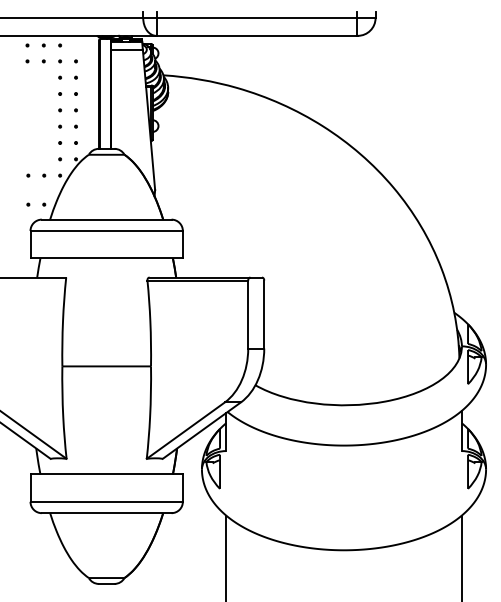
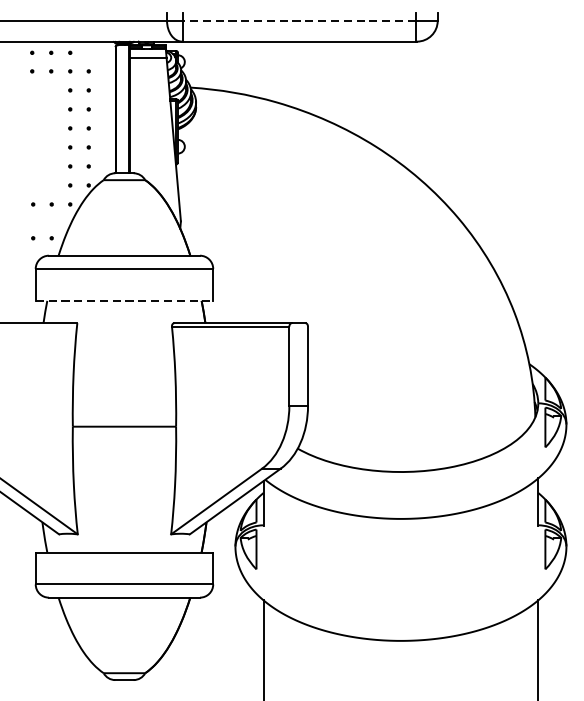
line: (256, 18) -> (298, 21), solid -> dashed
line: (107, 258) -> (125, 300), solid -> dashed

